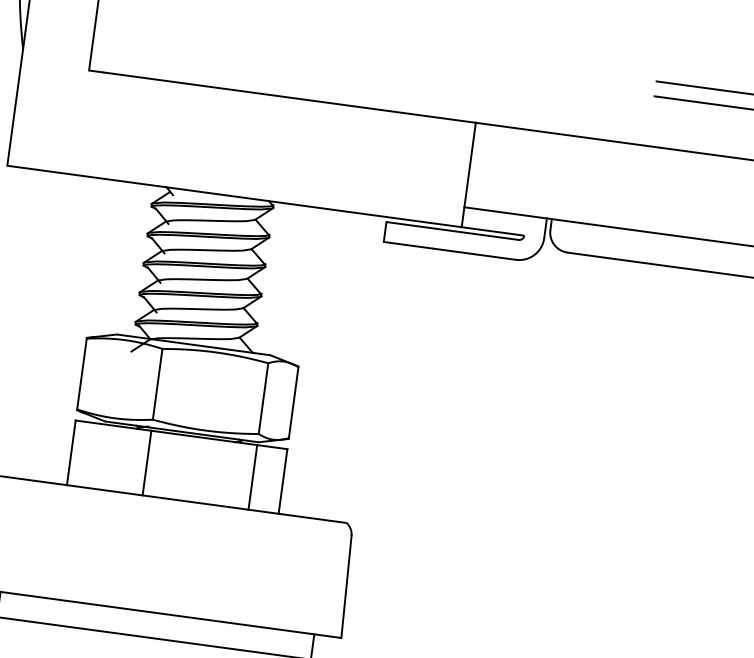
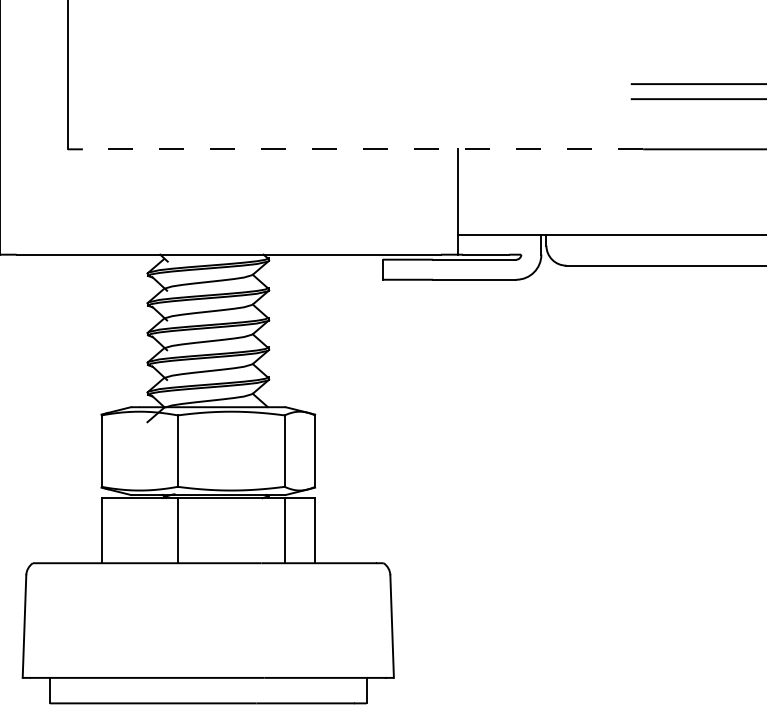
line: (381, 110) -> (362, 149), solid -> dashed

